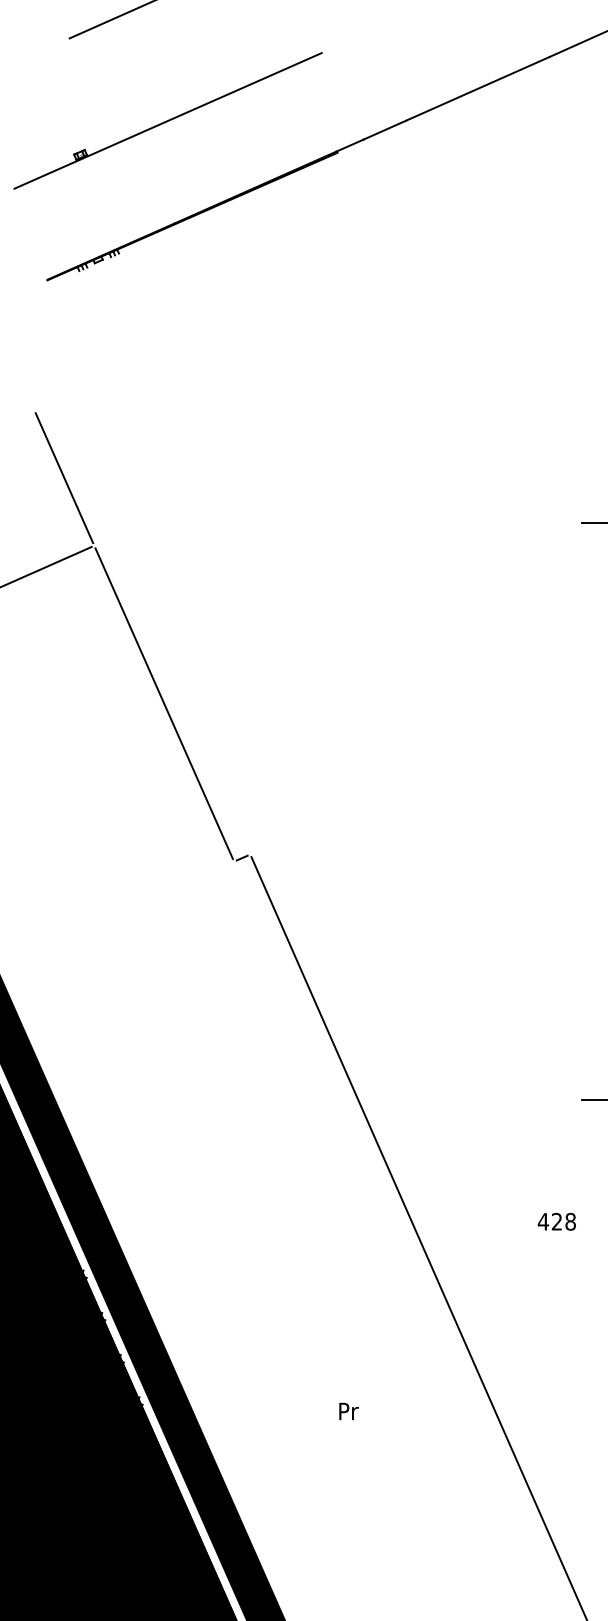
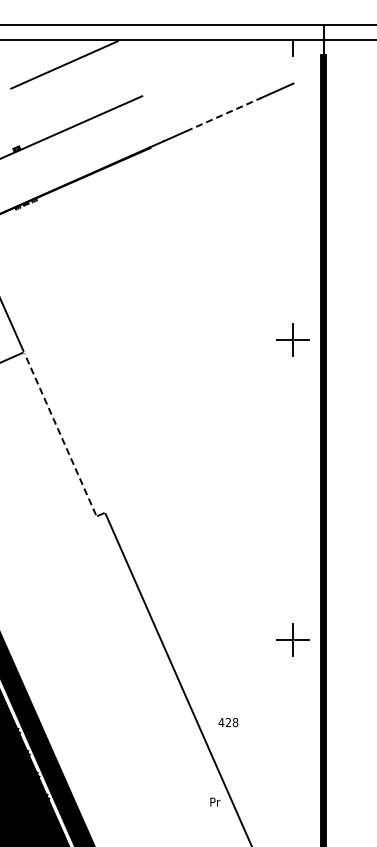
line: (478, 88) -> (223, 114), solid -> dashed
line: (164, 702) -> (60, 433), solid -> dashed
text: (557, 1221) -> (228, 722), moved
text: (349, 1410) -> (215, 801), moved

